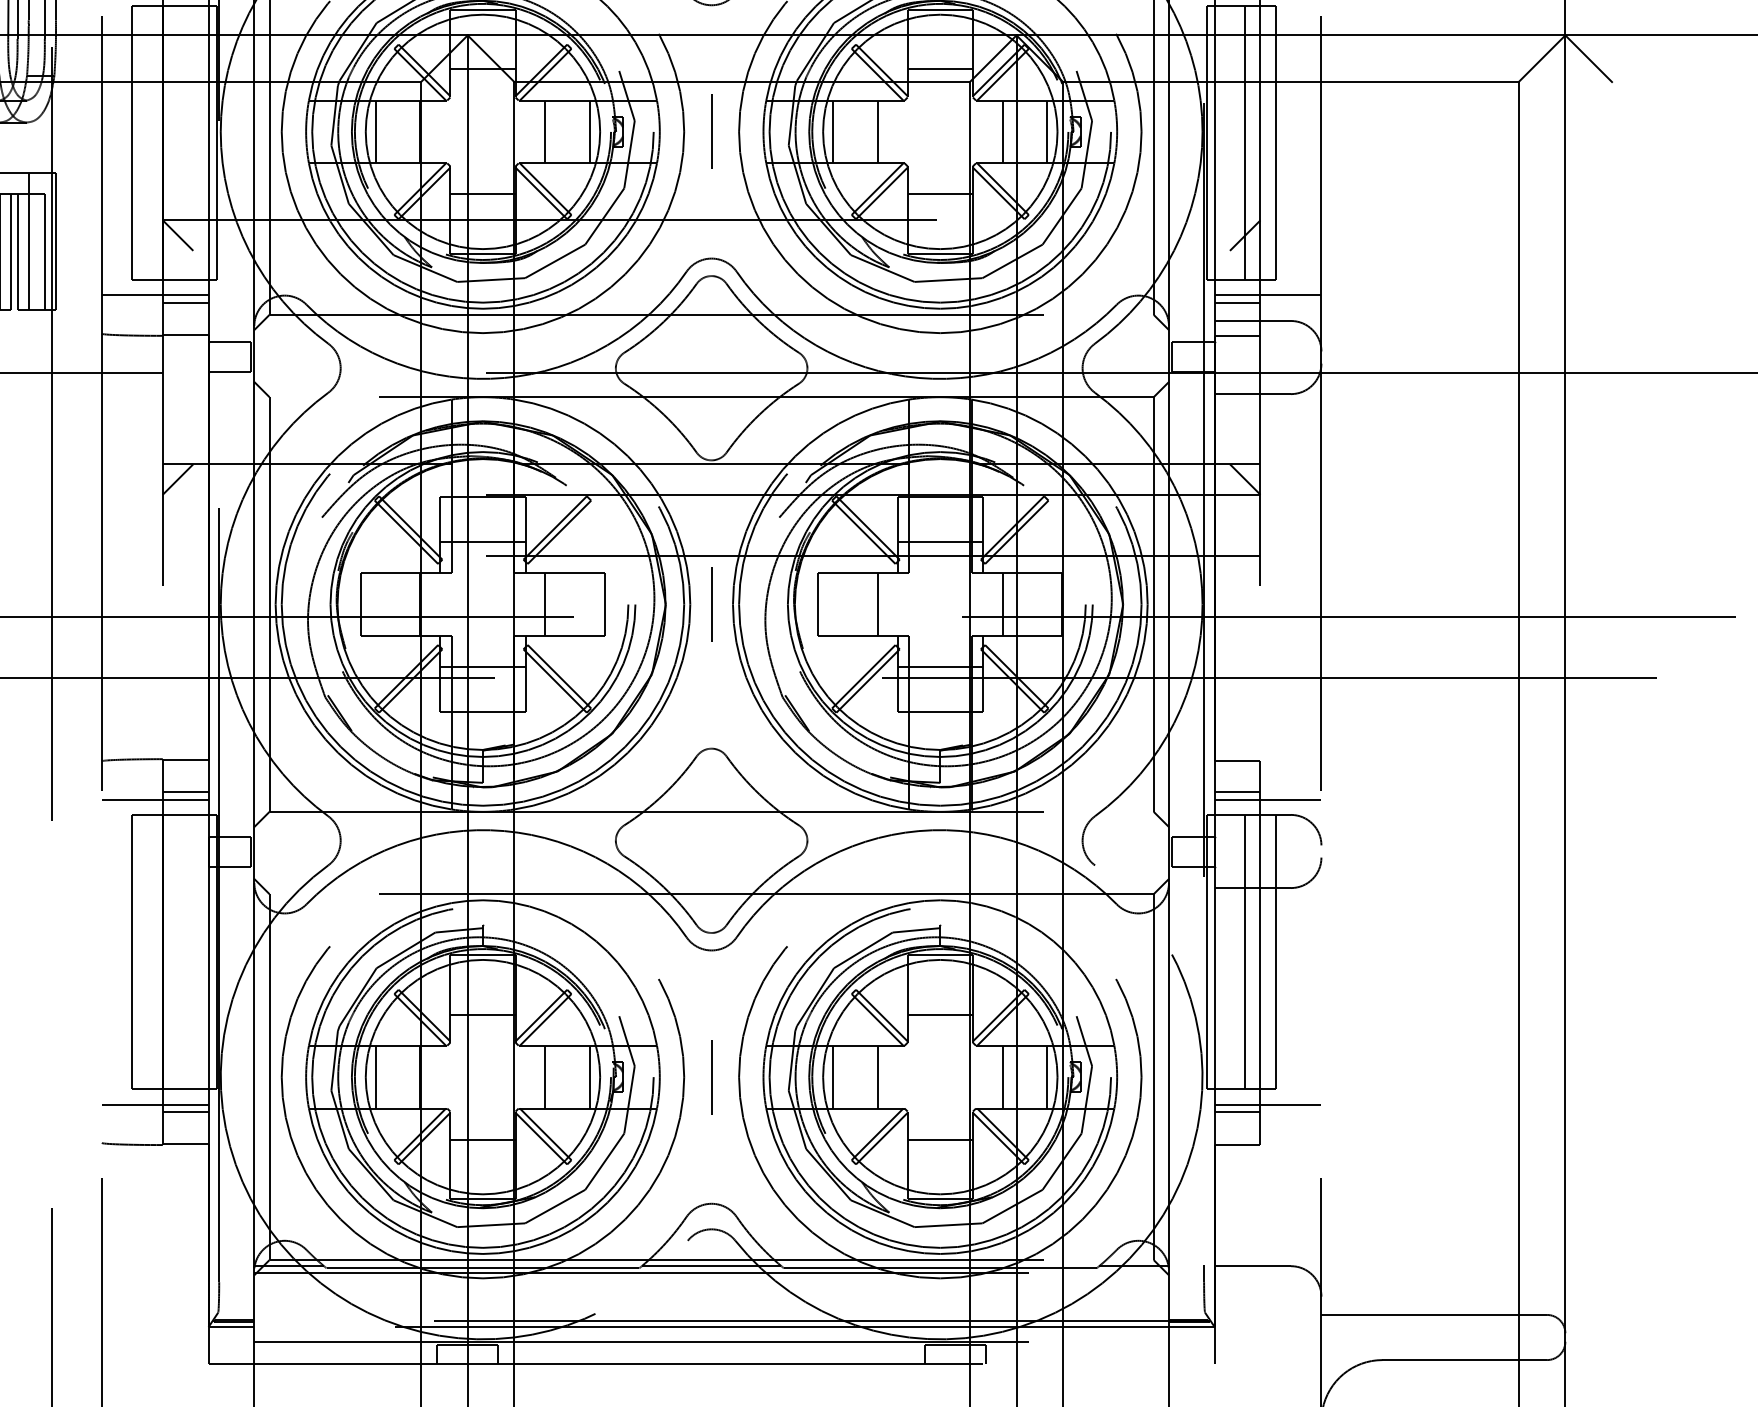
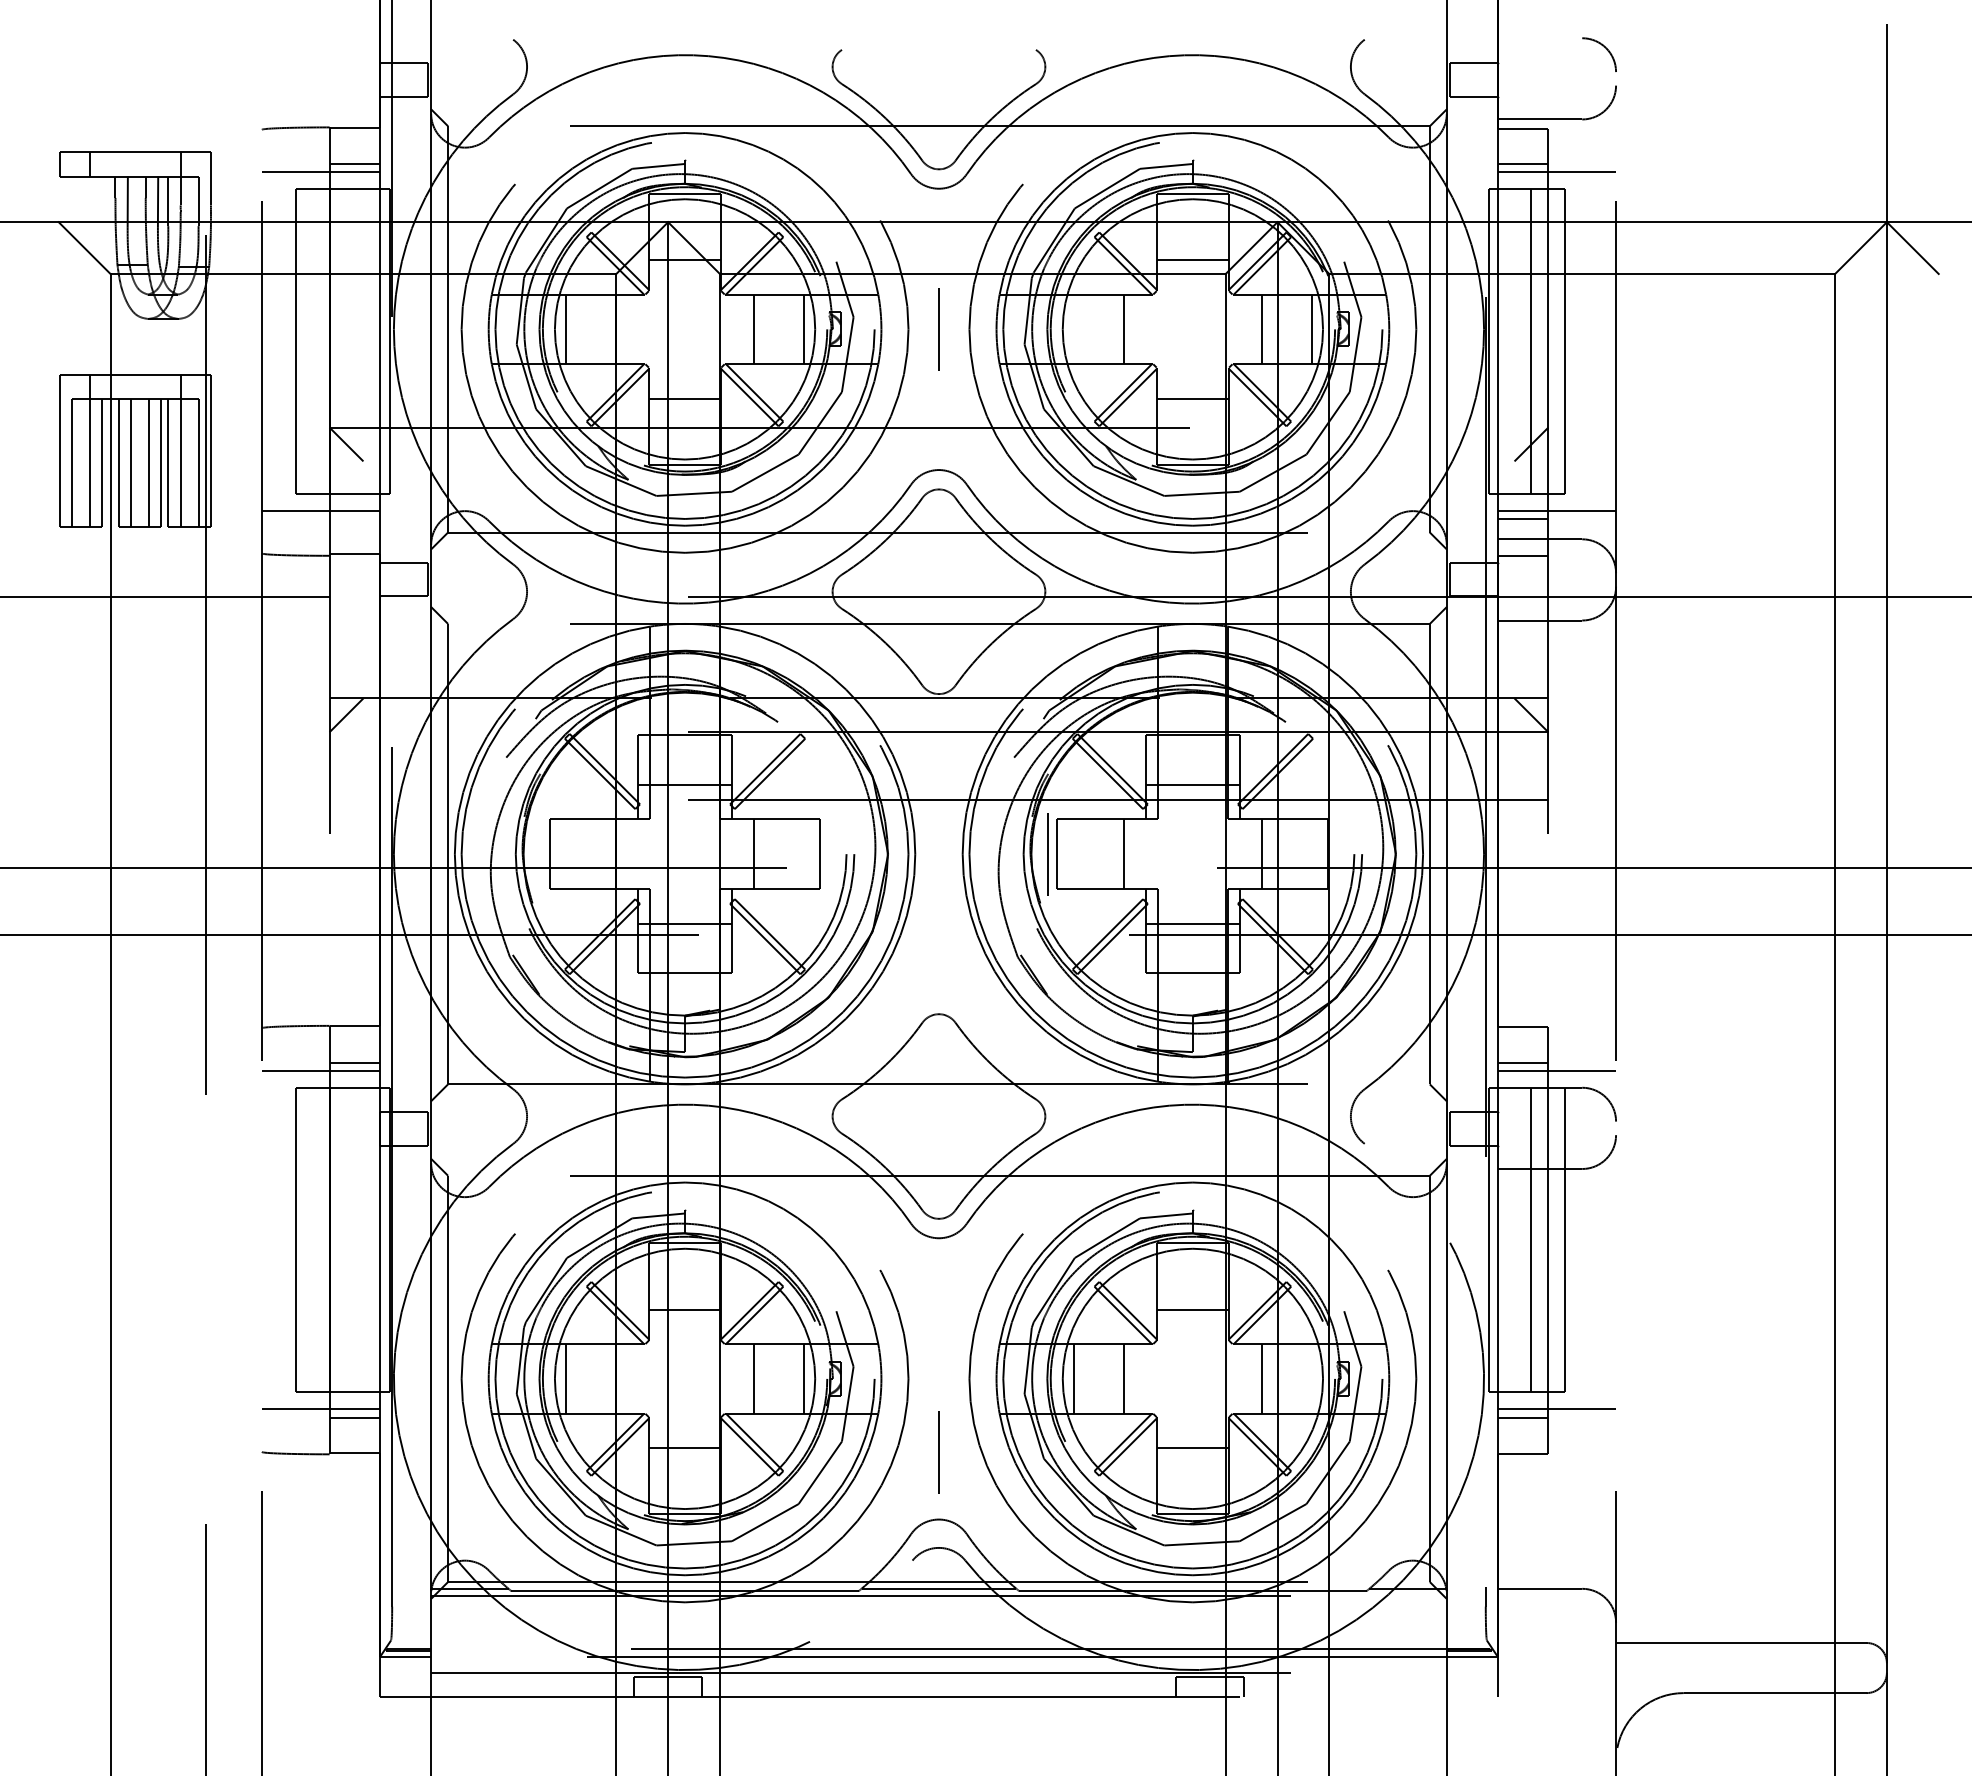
line: (832, 132) -> (1073, 329), removed
line: (185, 303) -> (354, 519), removed
line: (711, 604) -> (1047, 854), moved
line: (711, 1076) -> (938, 1452), moved
line: (1047, 1076) -> (1311, 1378), removed

